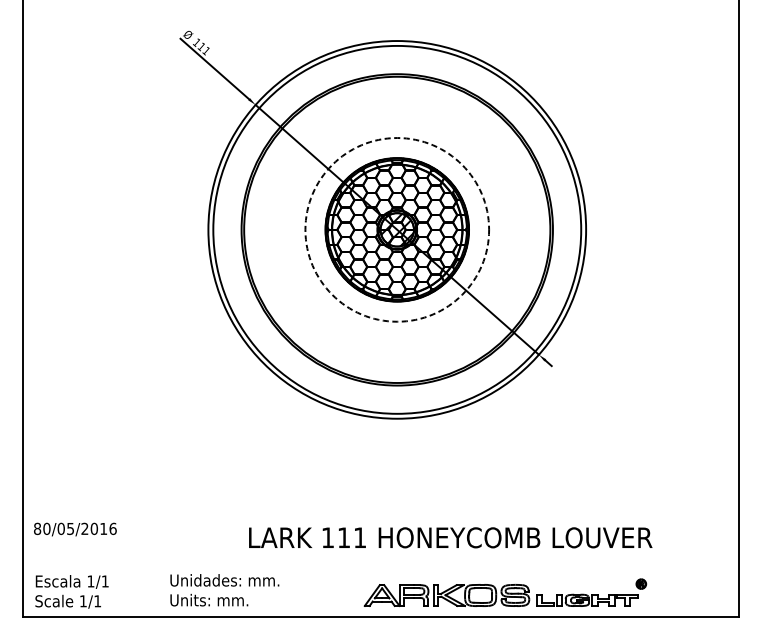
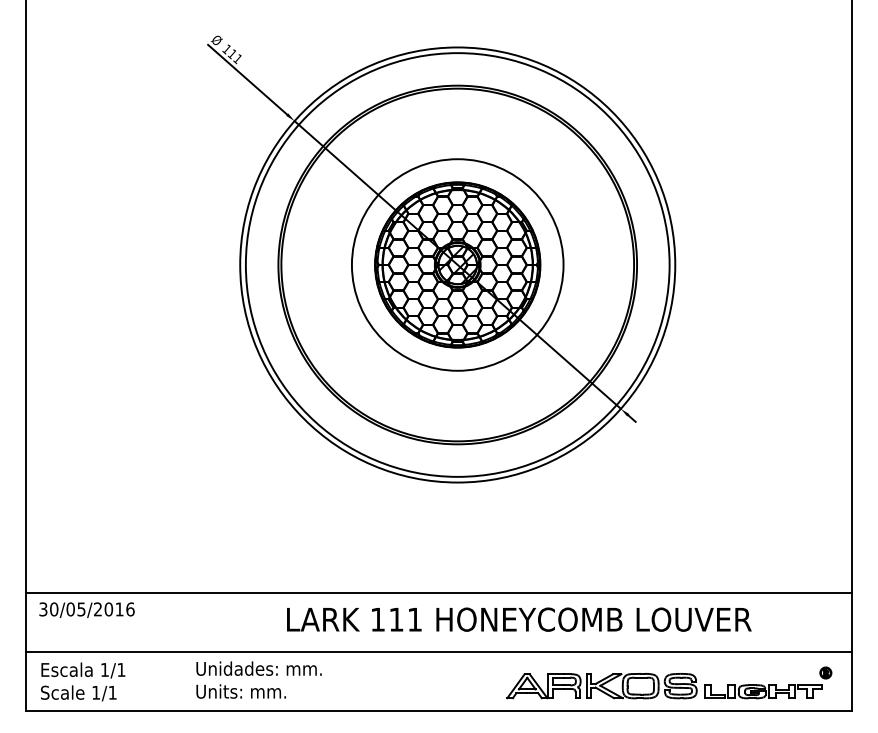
circle: (397, 229) -> (457, 264), dashed -> solid
line: (380, 515) -> (438, 593), added
text: (37, 528) -> (43, 609), 80/05/2016 -> 30/05/2016
line: (380, 566) -> (438, 652), added
part: (505, 592) -> (669, 682), moved

